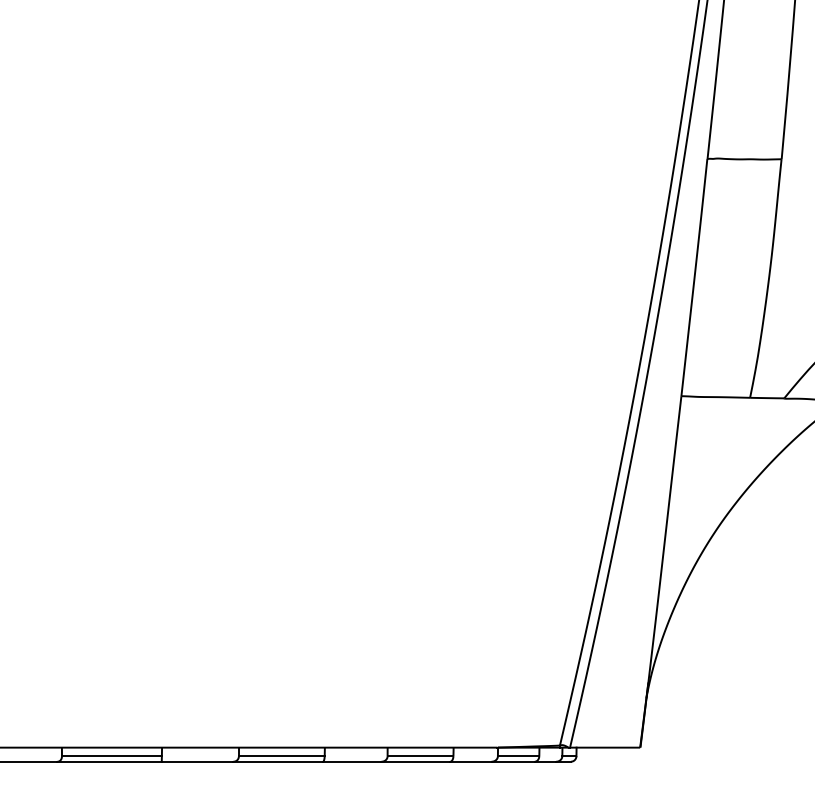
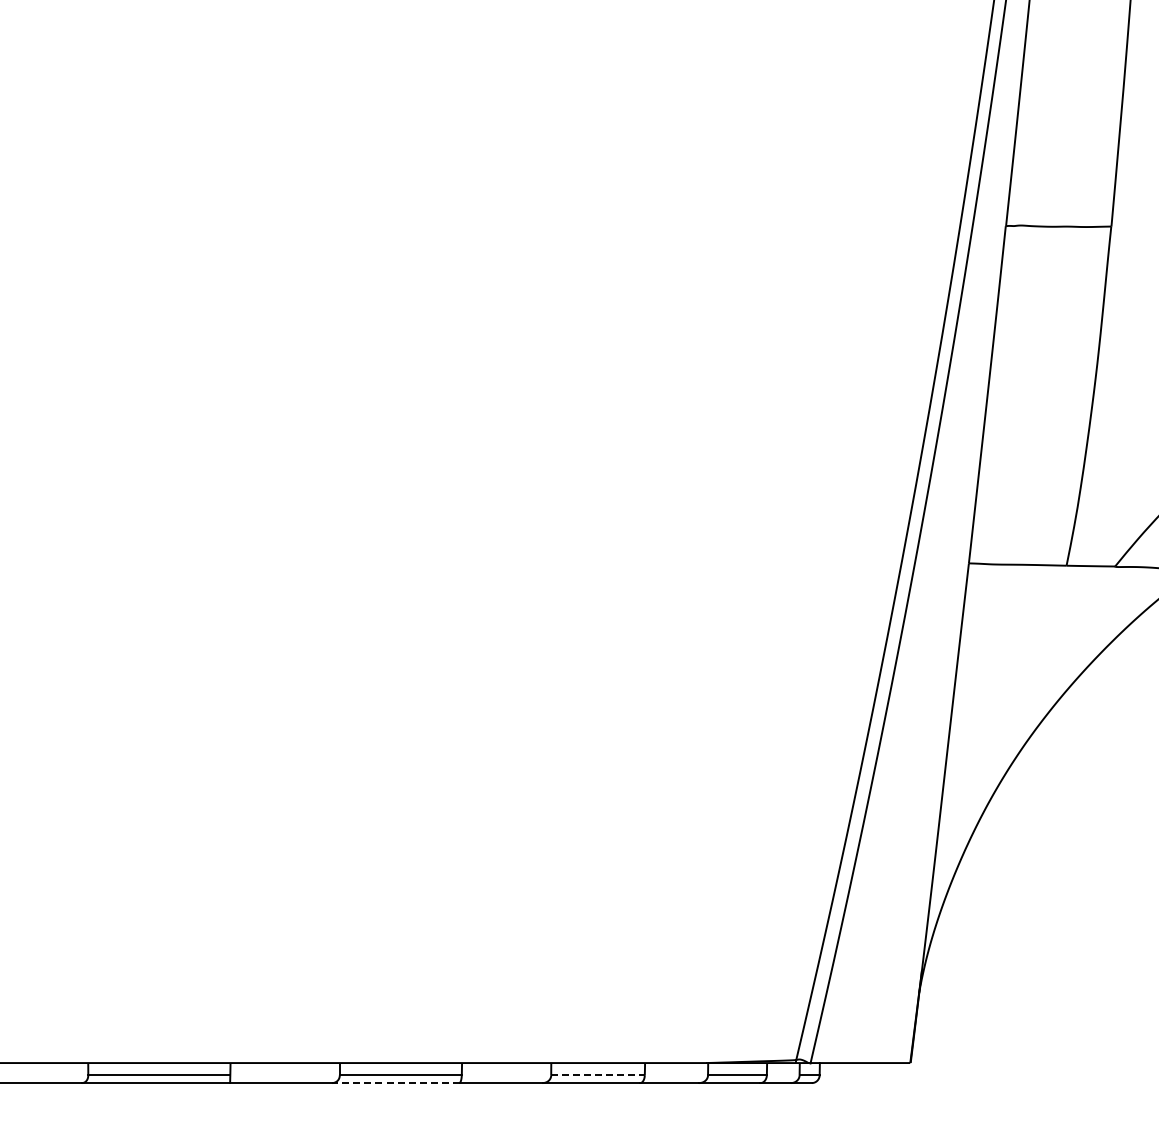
line: (420, 756) -> (598, 1075), solid -> dashed
line: (278, 762) -> (395, 1083), solid -> dashed

